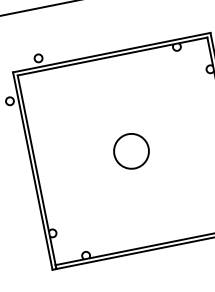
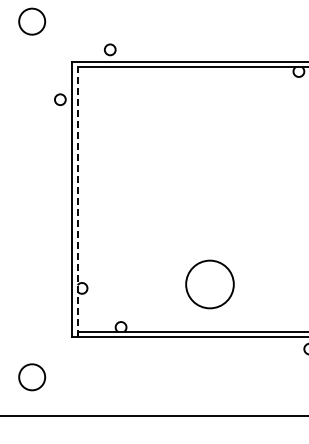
circle: (131, 151) -> (209, 284), moved
line: (36, 172) -> (77, 202), solid -> dashed

